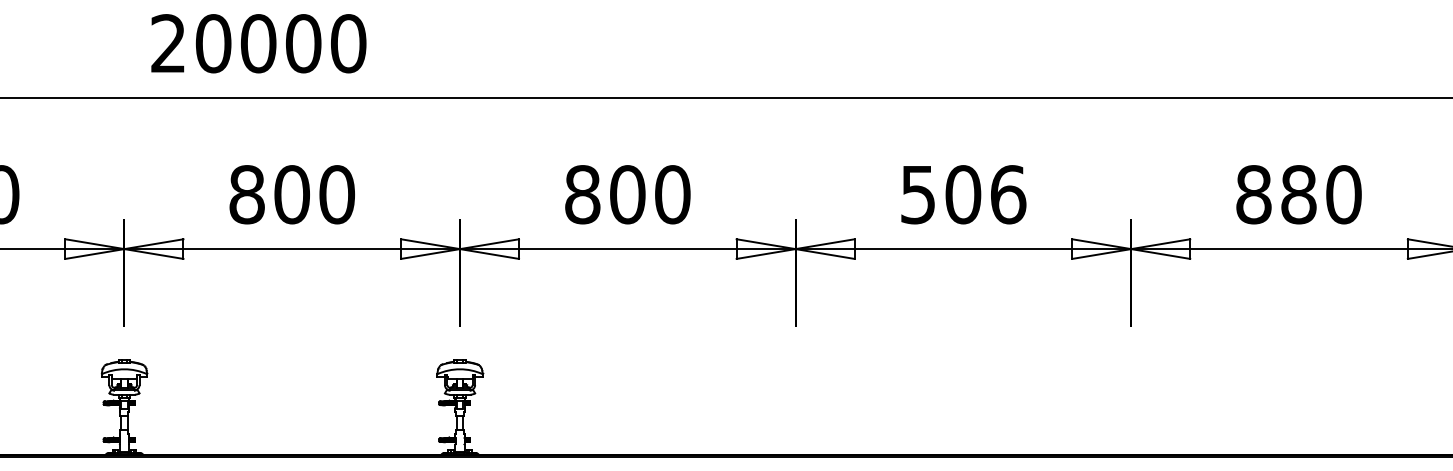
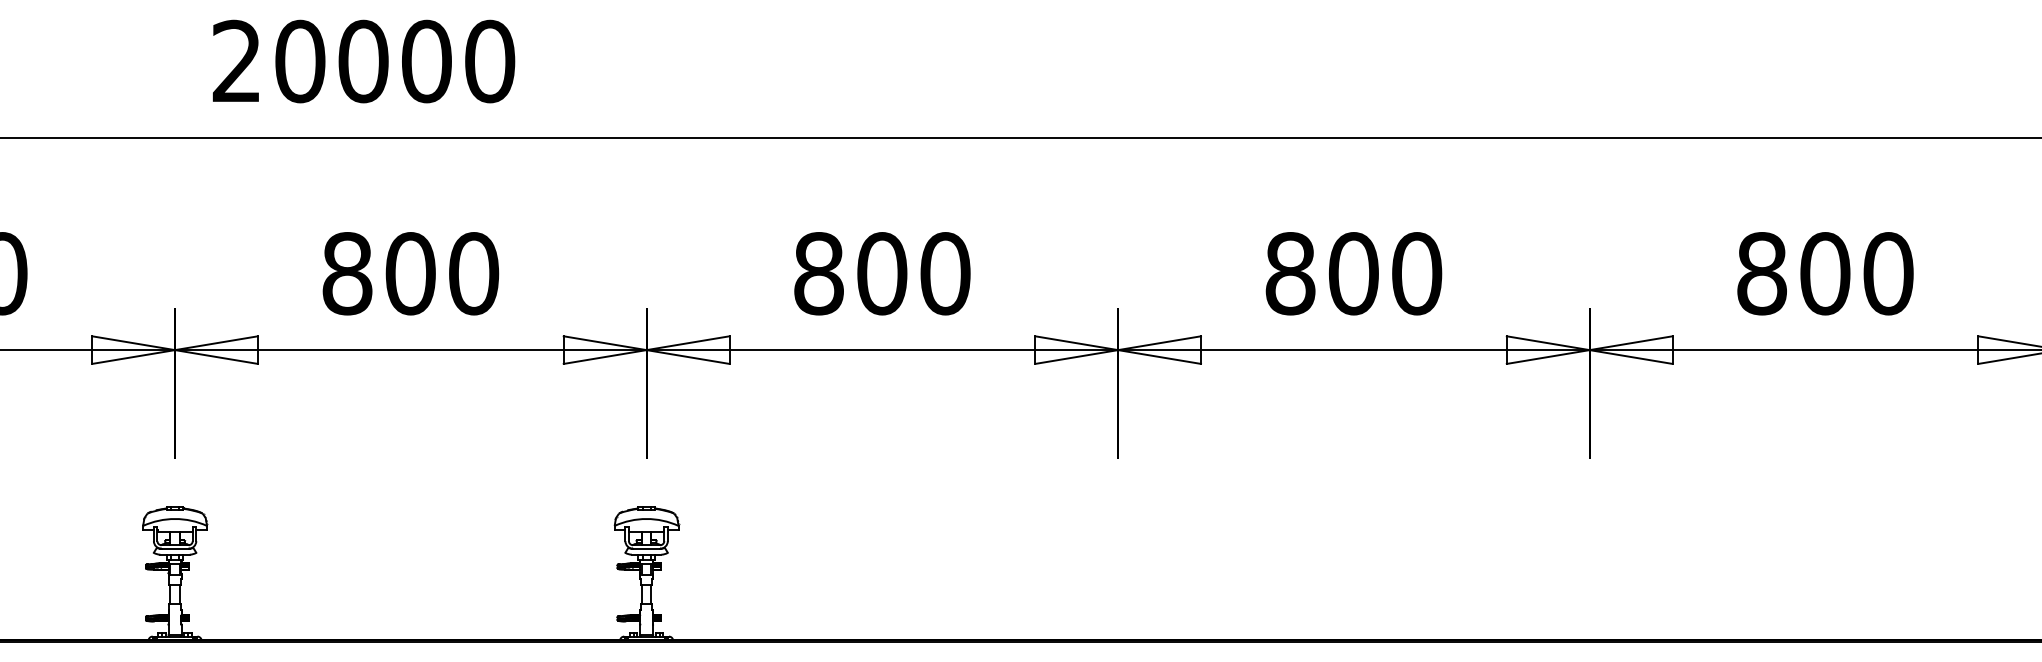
text: (963, 194) -> (1353, 273), 506 -> 800
text: (1299, 194) -> (1825, 273), 880 -> 800

